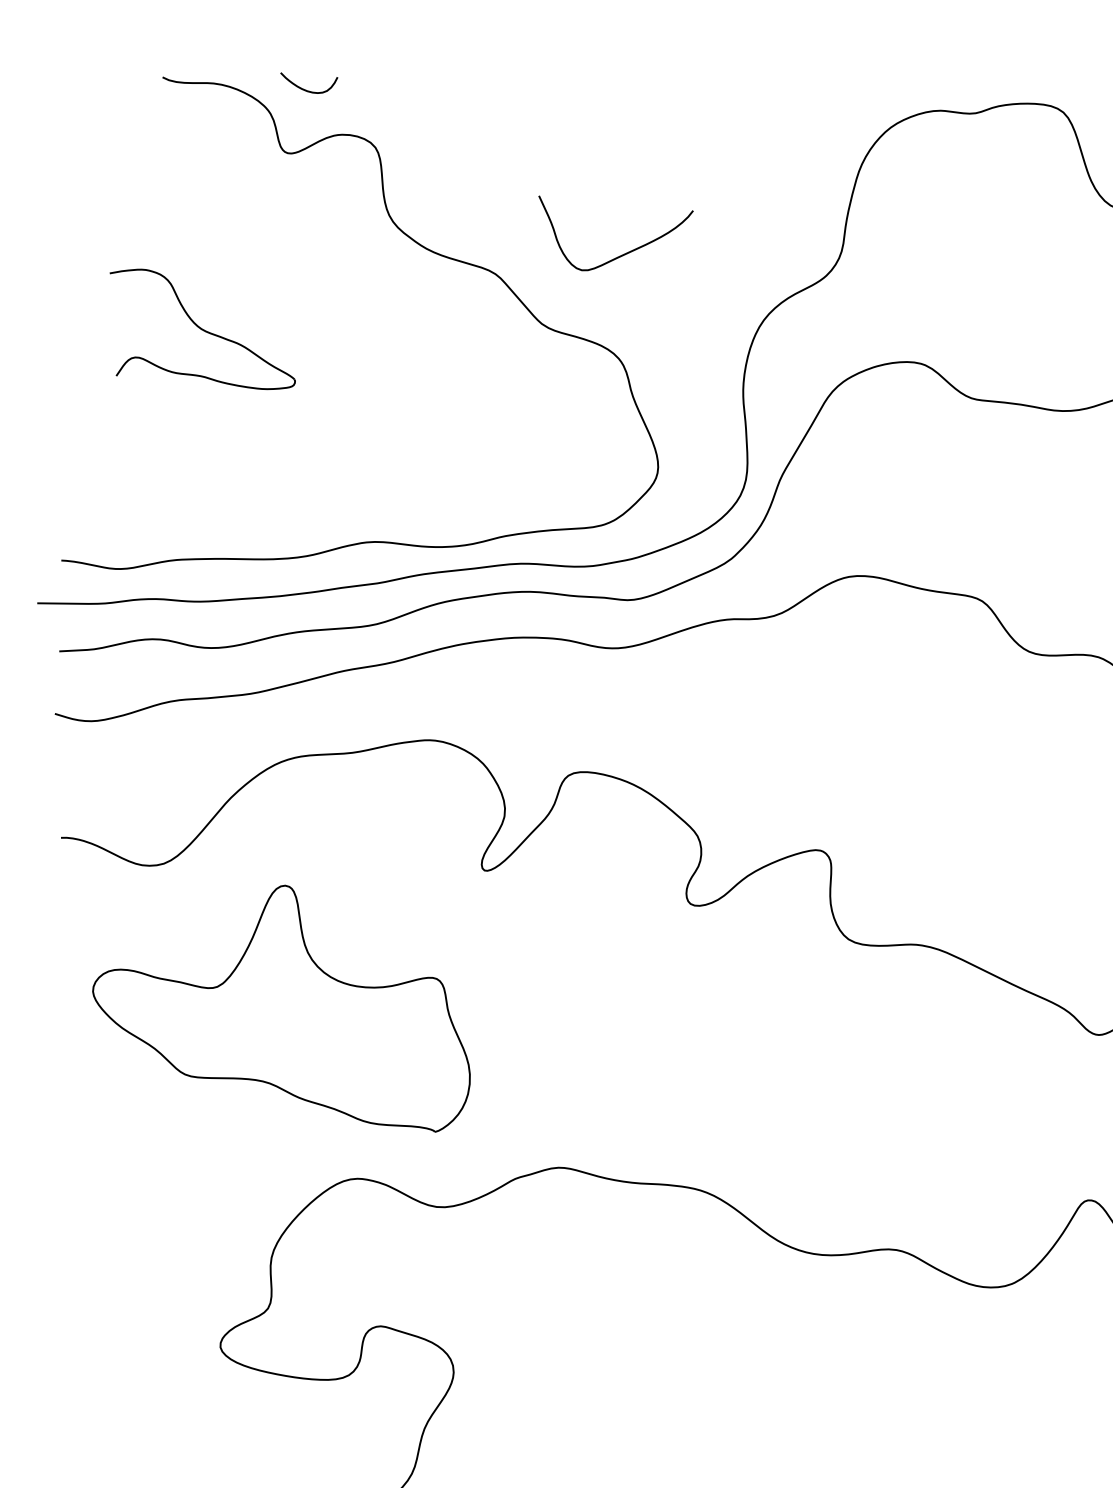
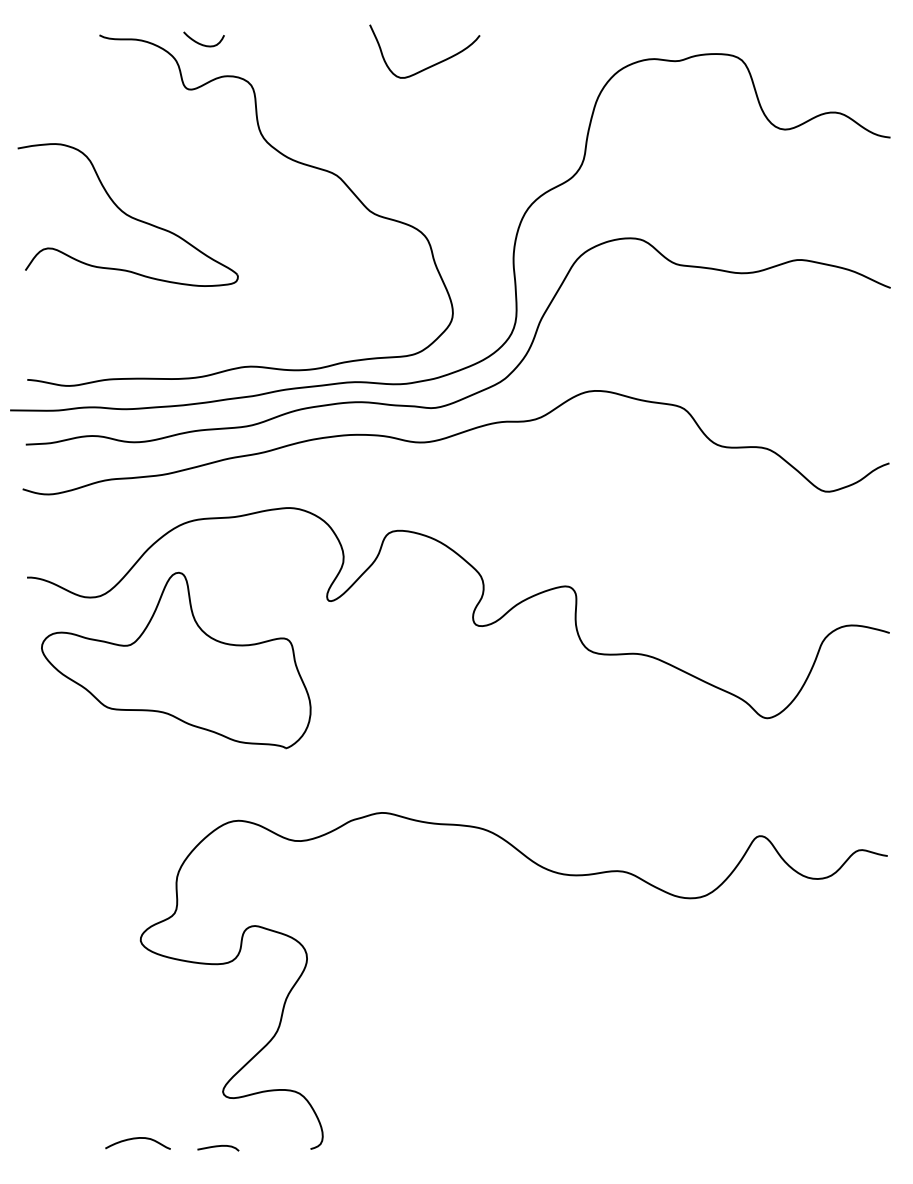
curve: (623, 252) -> (430, 65), moved
part: (201, 328) -> (127, 214), size x1.67
part: (281, 1008) -> (176, 660), moved

